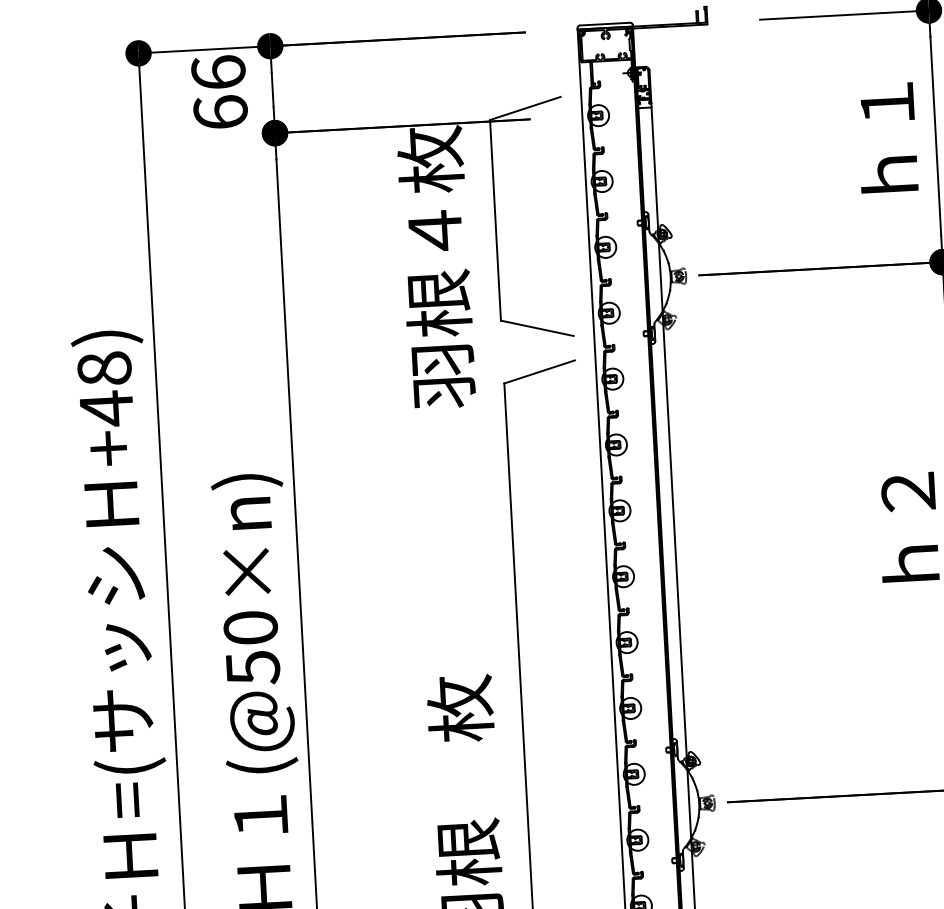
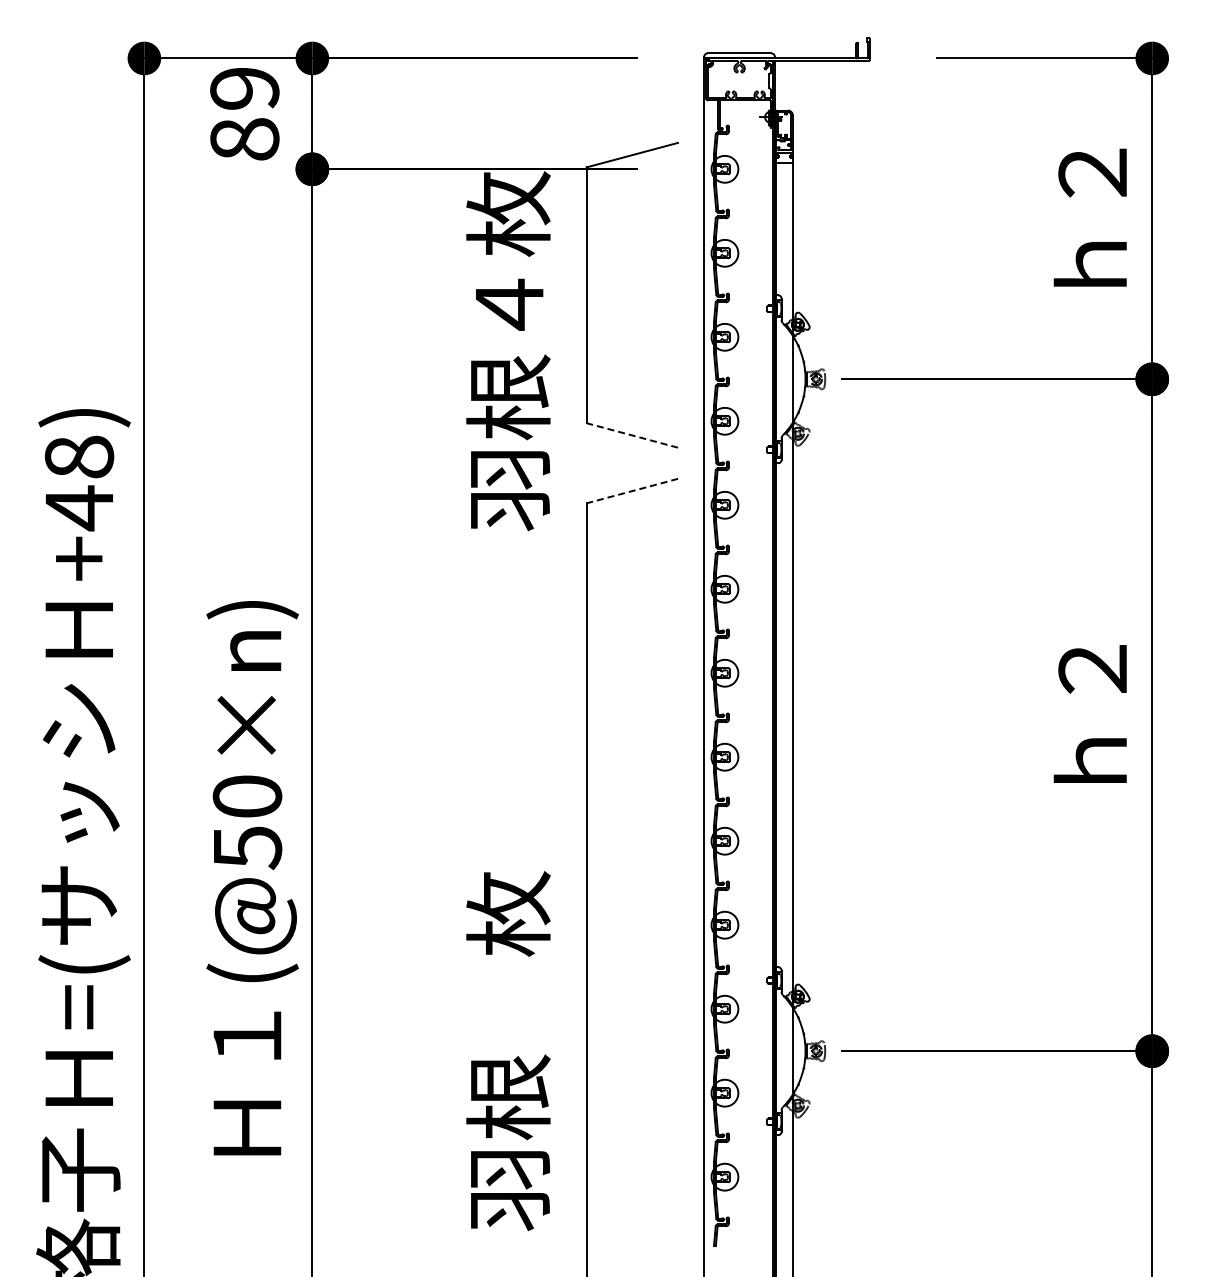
text: (219, 92) -> (244, 113), 66 -> 89
text: (886, 102) -> (1092, 172), ｈ１ -> ｈ２
line: (536, 328) -> (631, 435), solid -> dashed
line: (538, 372) -> (631, 491), solid -> dashed

